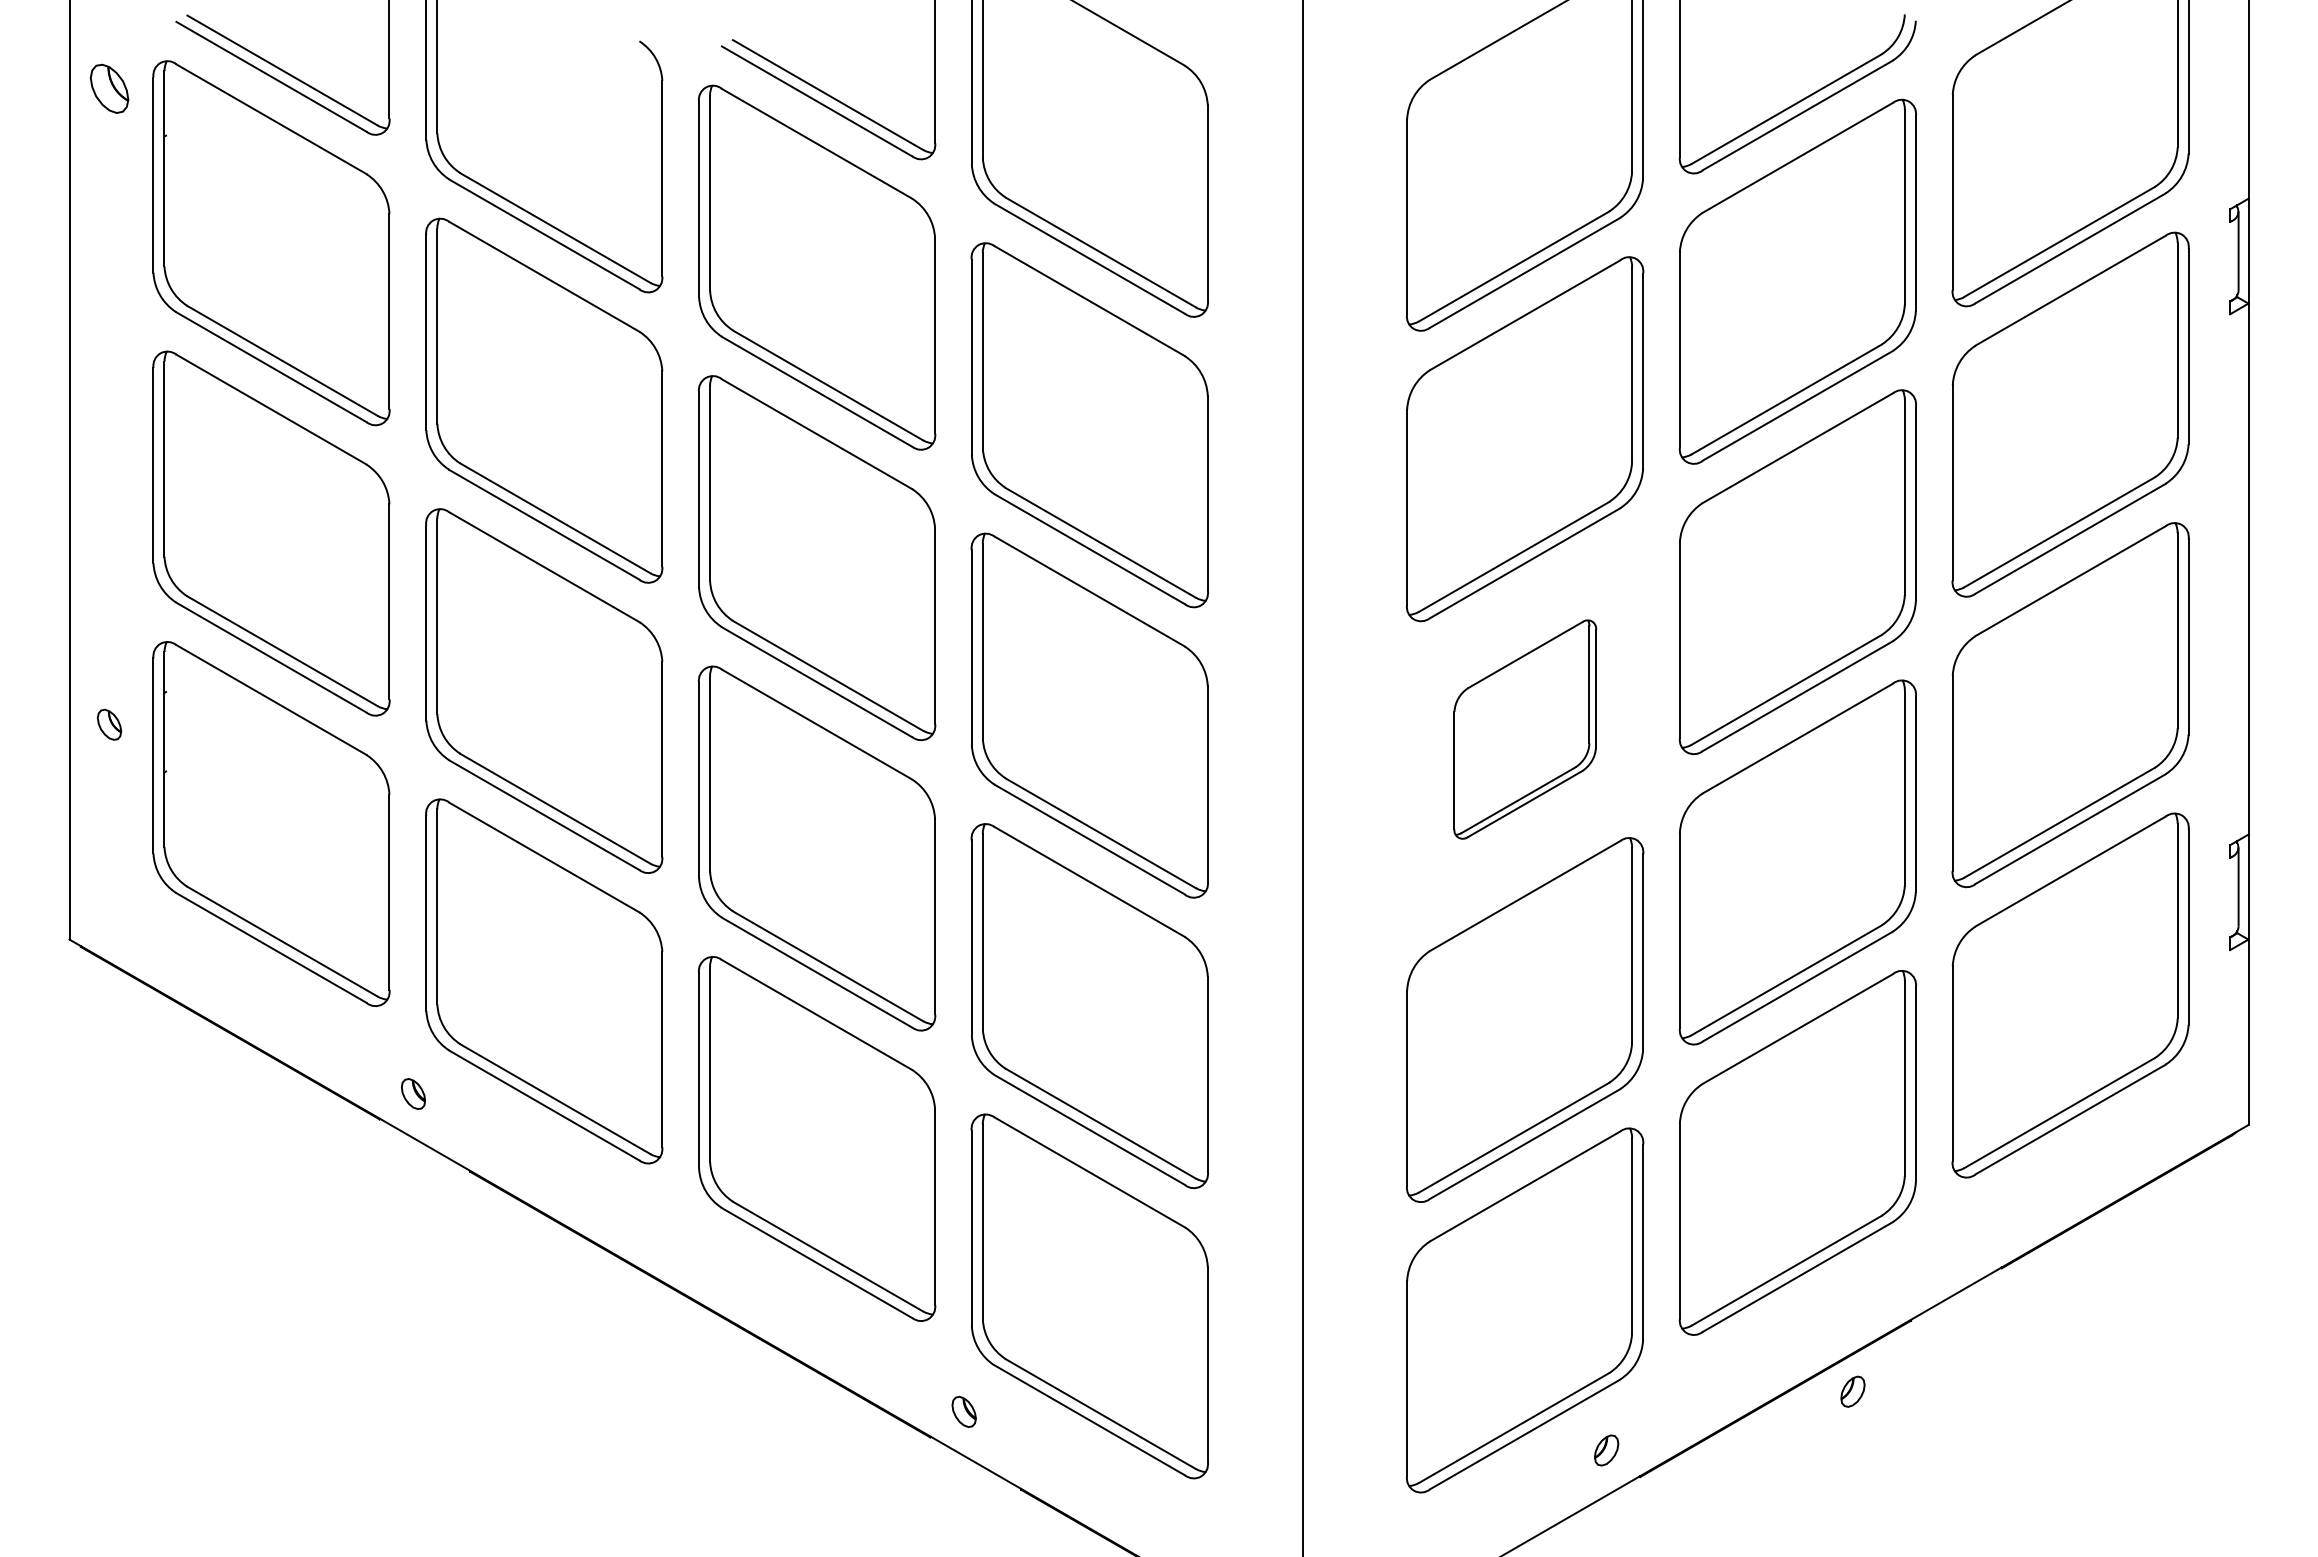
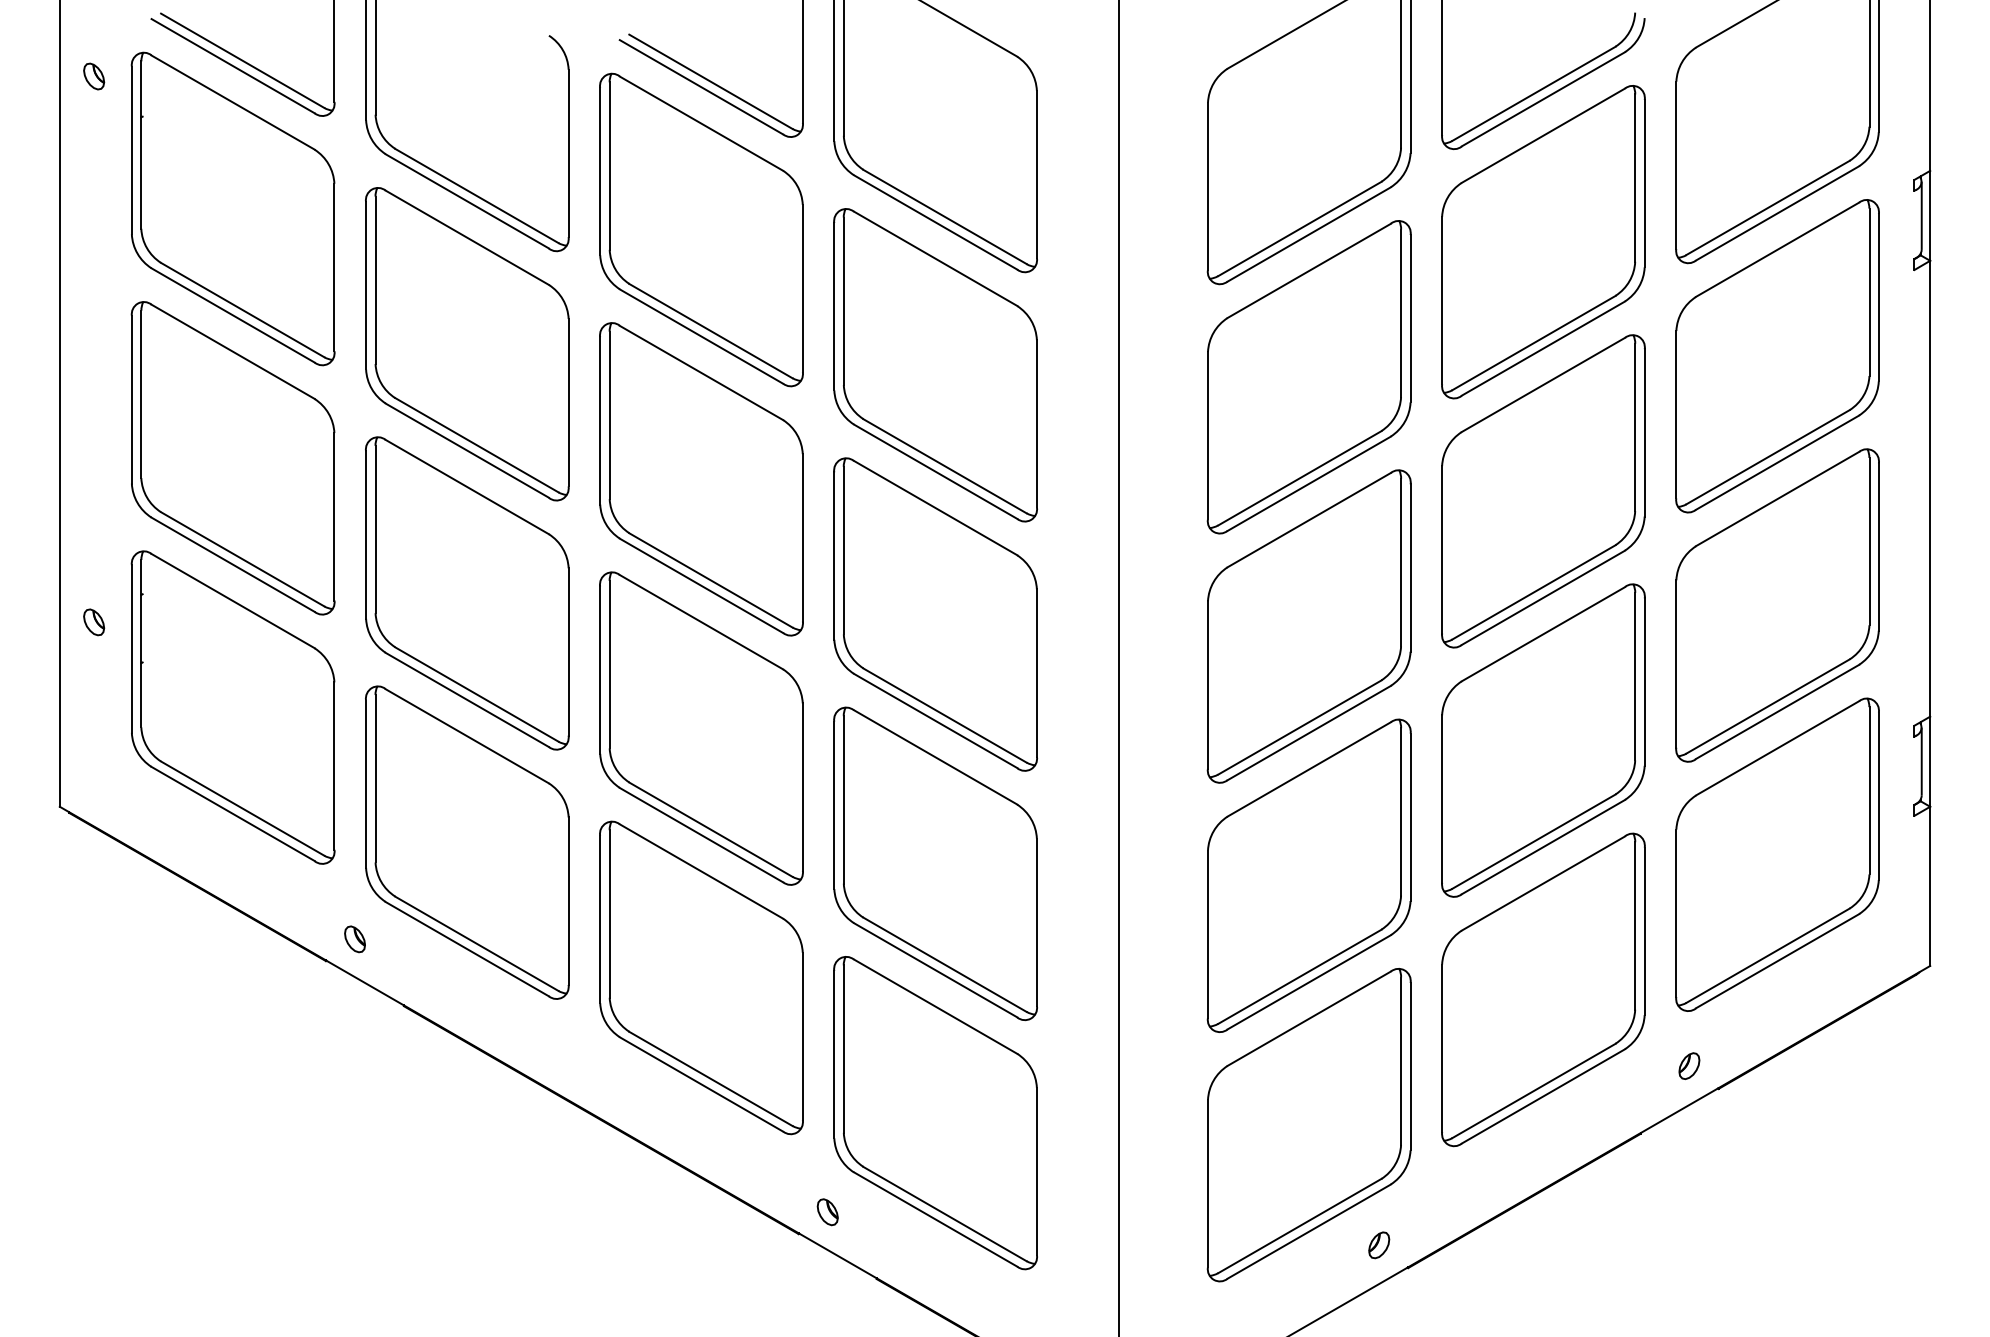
part: (109, 88) -> (94, 76), size x0.62
part: (1525, 729) -> (1309, 626), size x1.67
part: (1852, 1391) -> (1689, 1065), moved

